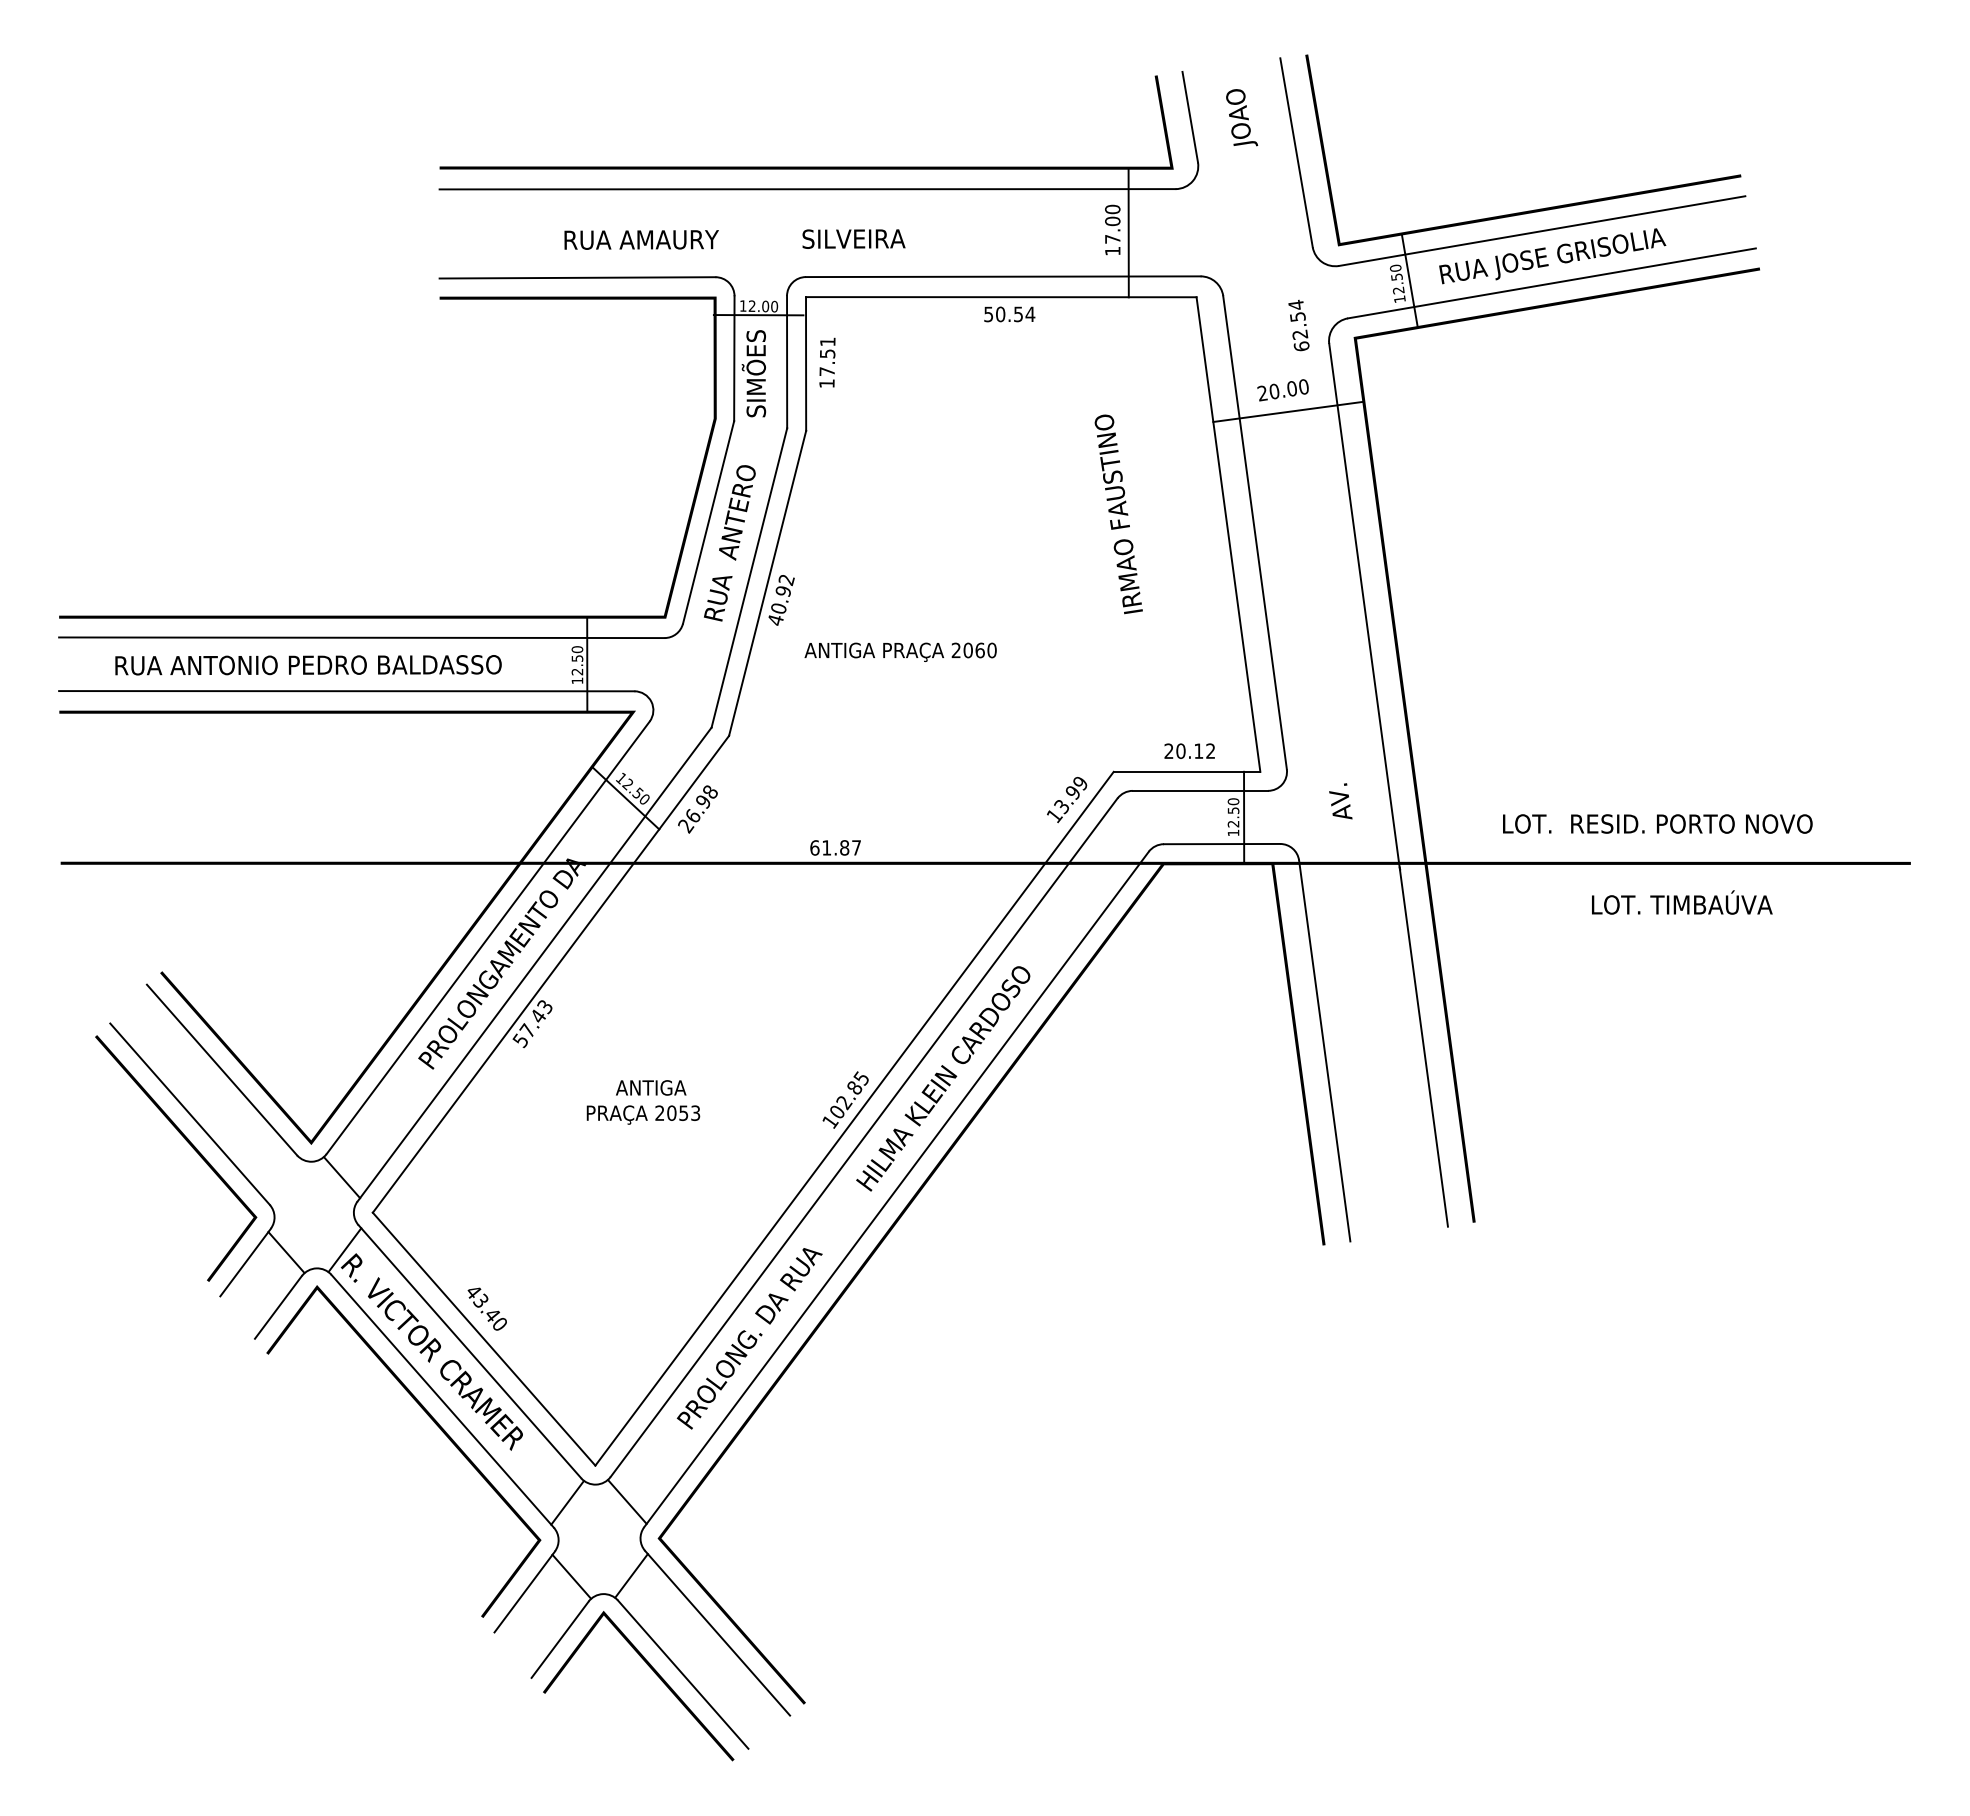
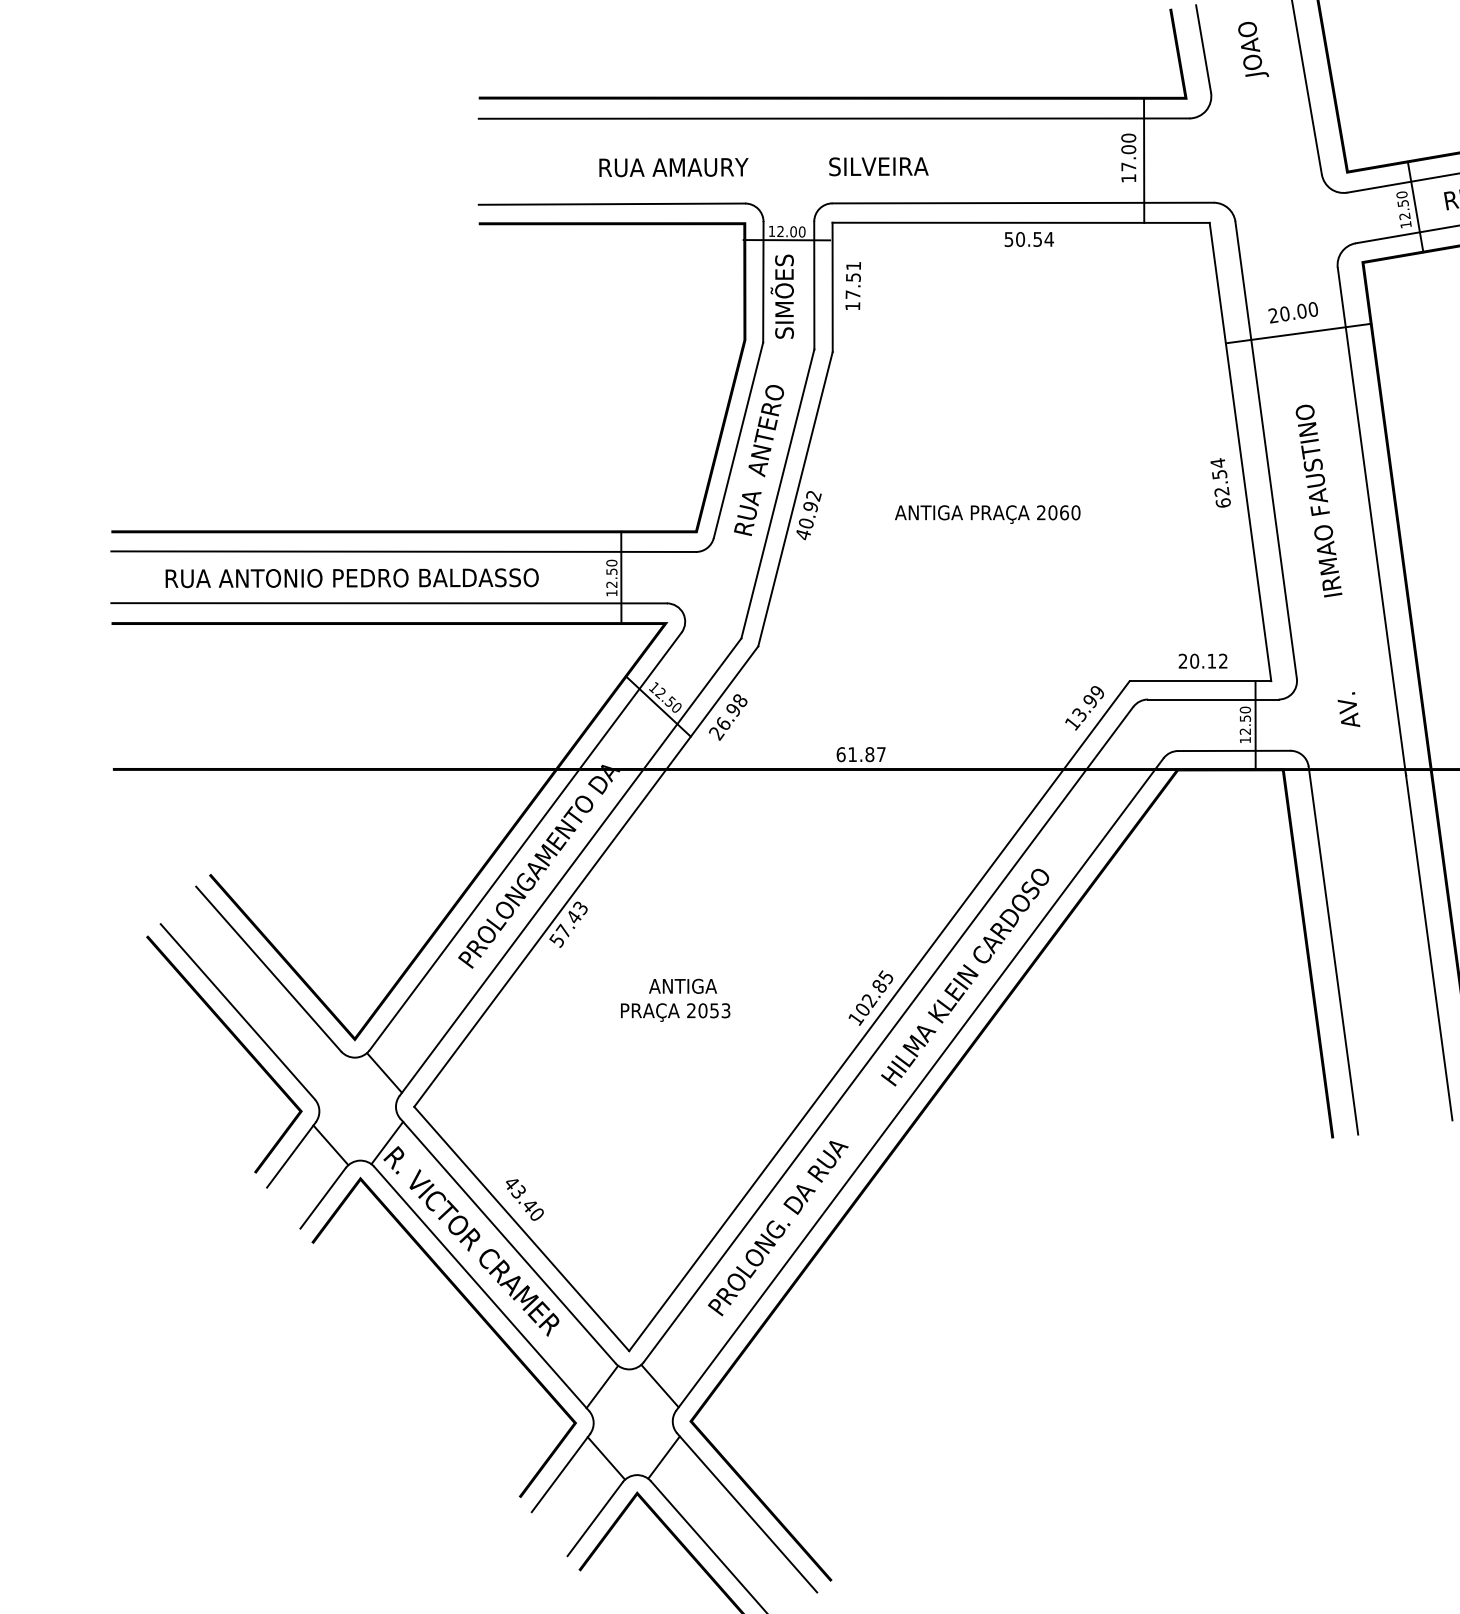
text: (1298, 325) -> (1220, 482), moved
text: (1118, 514) -> (1318, 501), moved
text: (900, 651) -> (987, 513), moved

